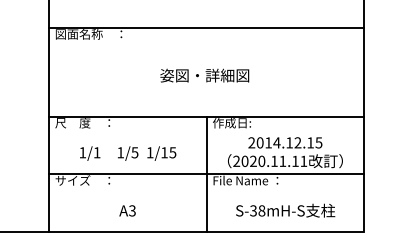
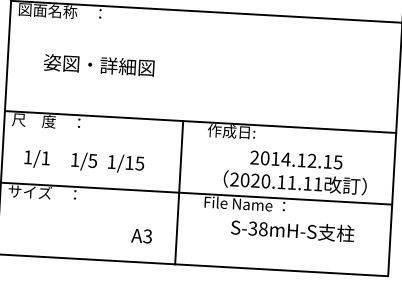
text: (204, 75) -> (98, 65), moved
text: (128, 153) -> (84, 161), moved
line: (206, 174) -> (178, 192), moved
text: (127, 210) -> (141, 235), moved
text: (285, 210) -> (292, 230), moved

